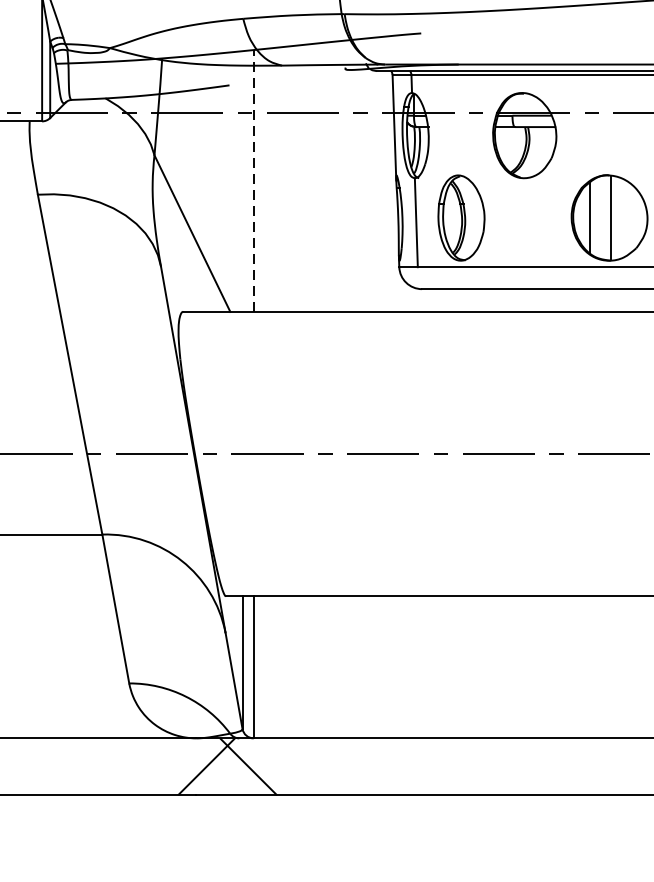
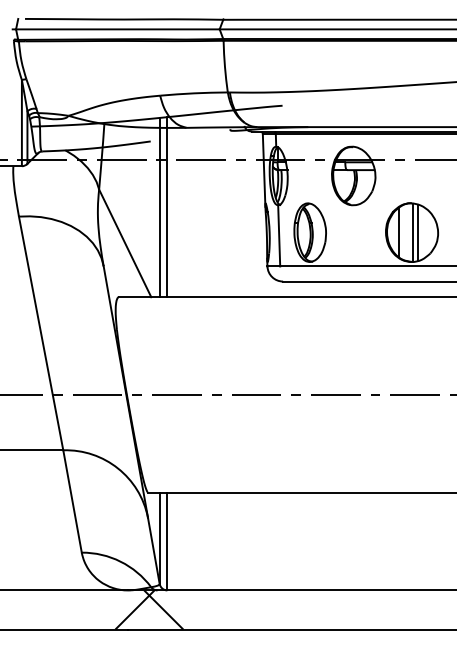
line: (242, 181) -> (159, 207), added
line: (253, 181) -> (167, 207), dashed -> solid
line: (618, 217) -> (418, 232), added

